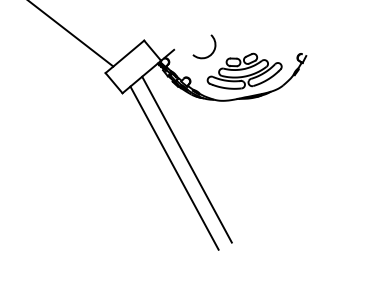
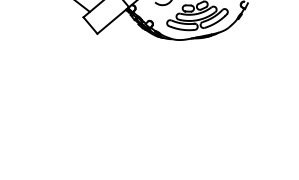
line: (186, 159) -> (149, 88), removed
line: (174, 167) -> (139, 94), removed

